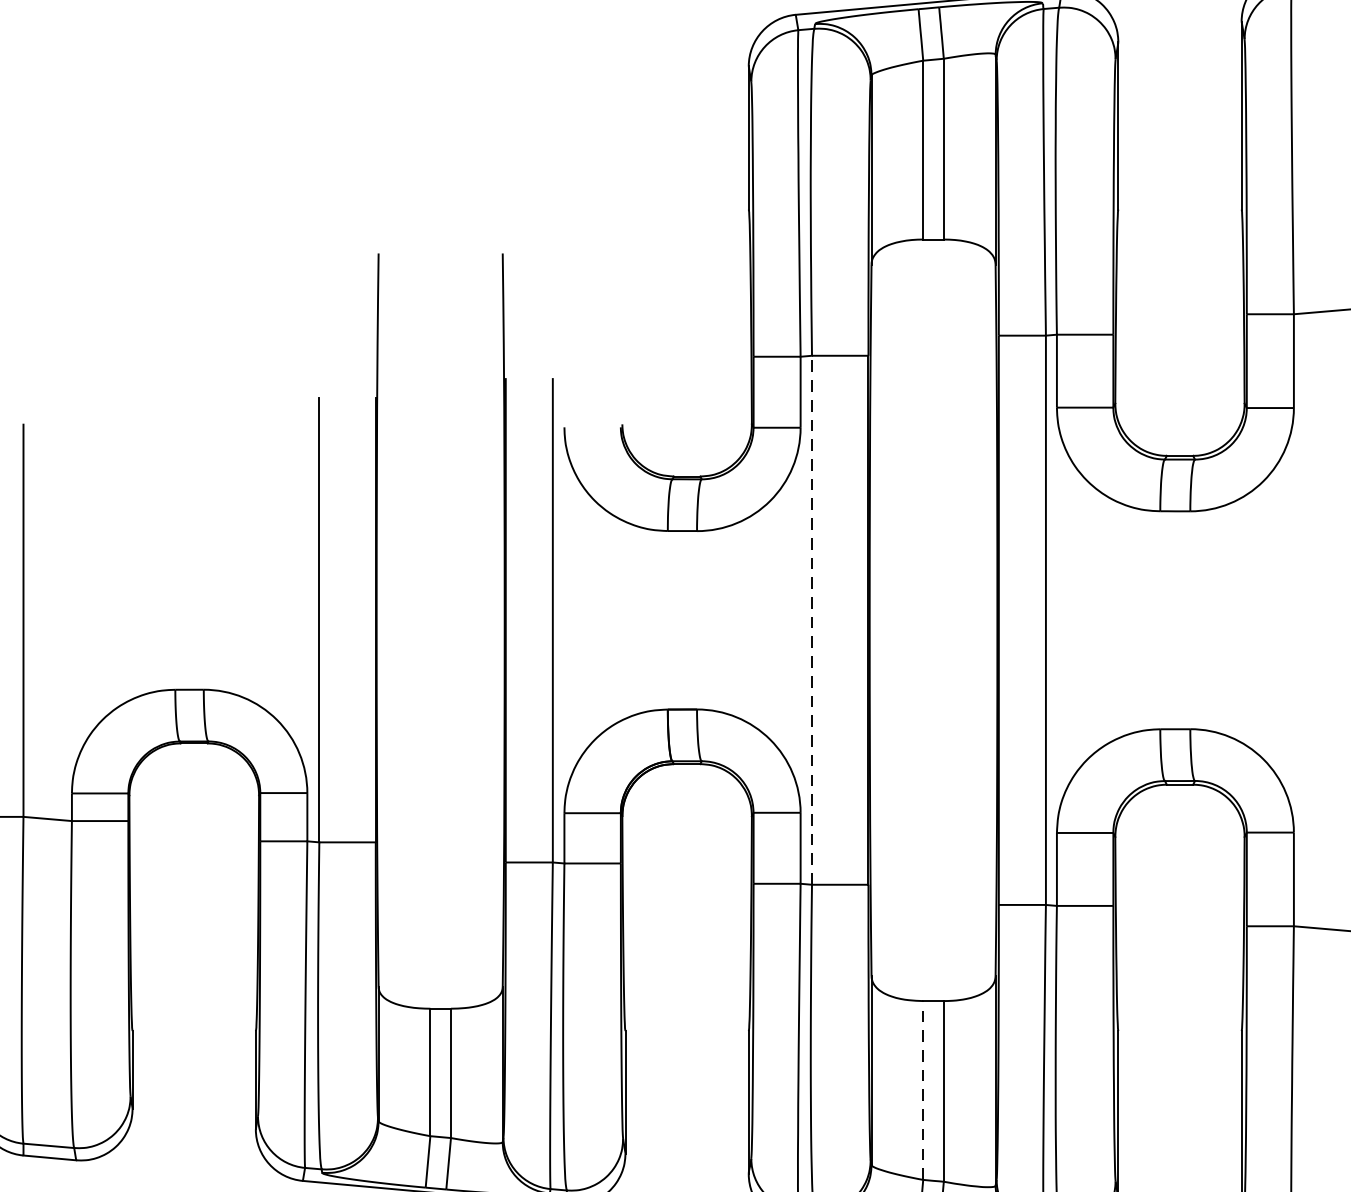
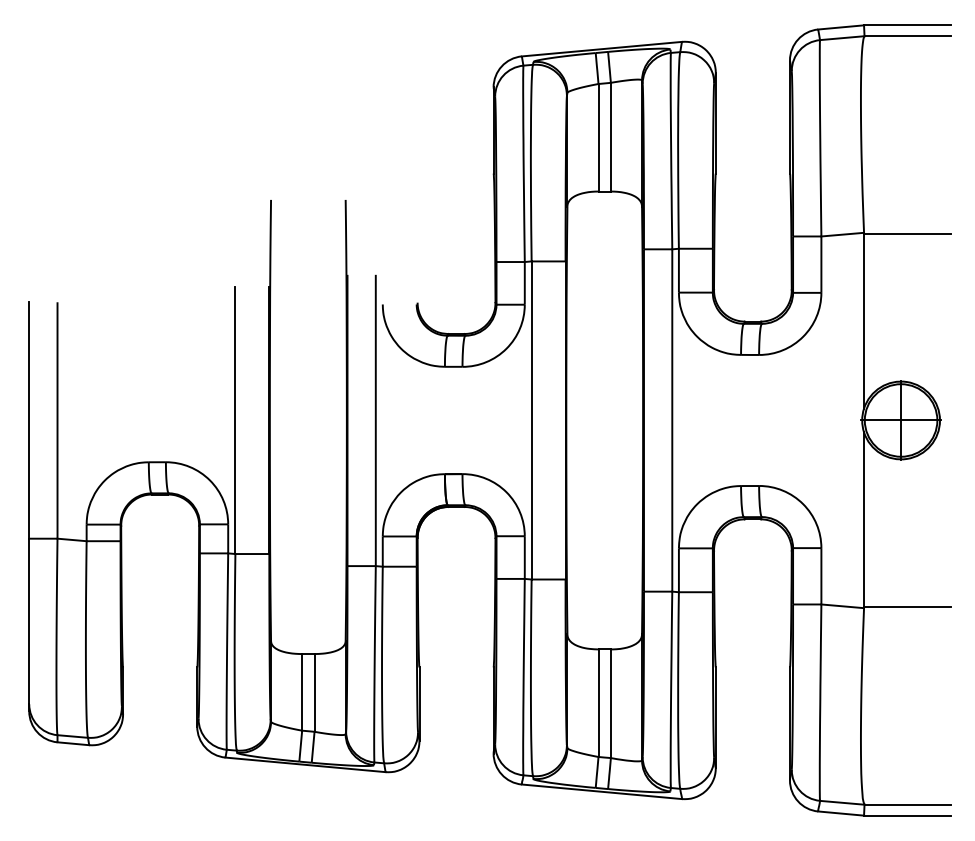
line: (811, 618) -> (531, 419), dashed -> solid
line: (923, 1090) -> (598, 703), dashed -> solid

